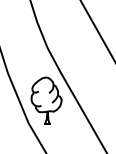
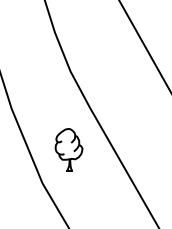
part: (46, 100) -> (68, 149), size x0.6

